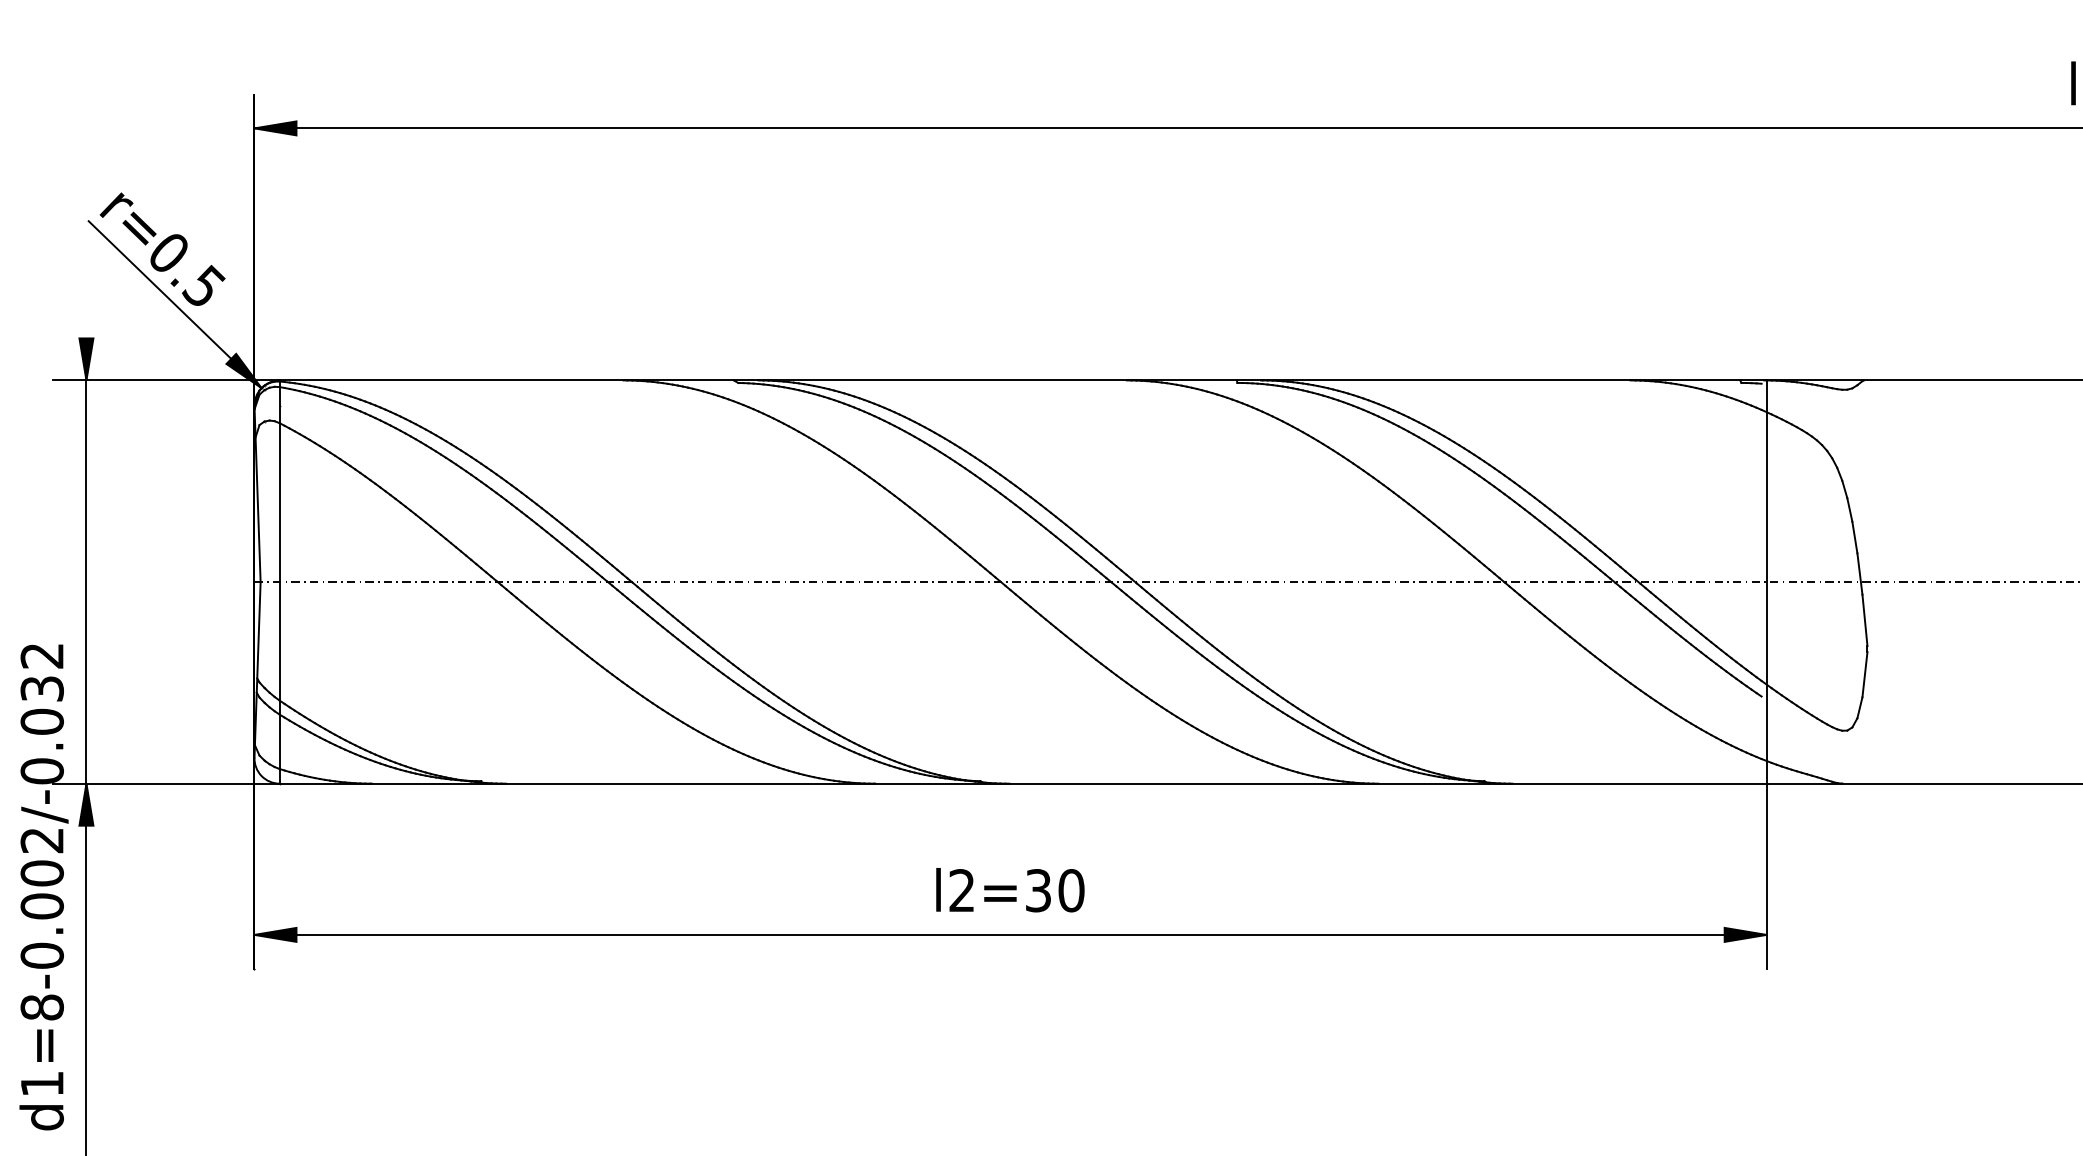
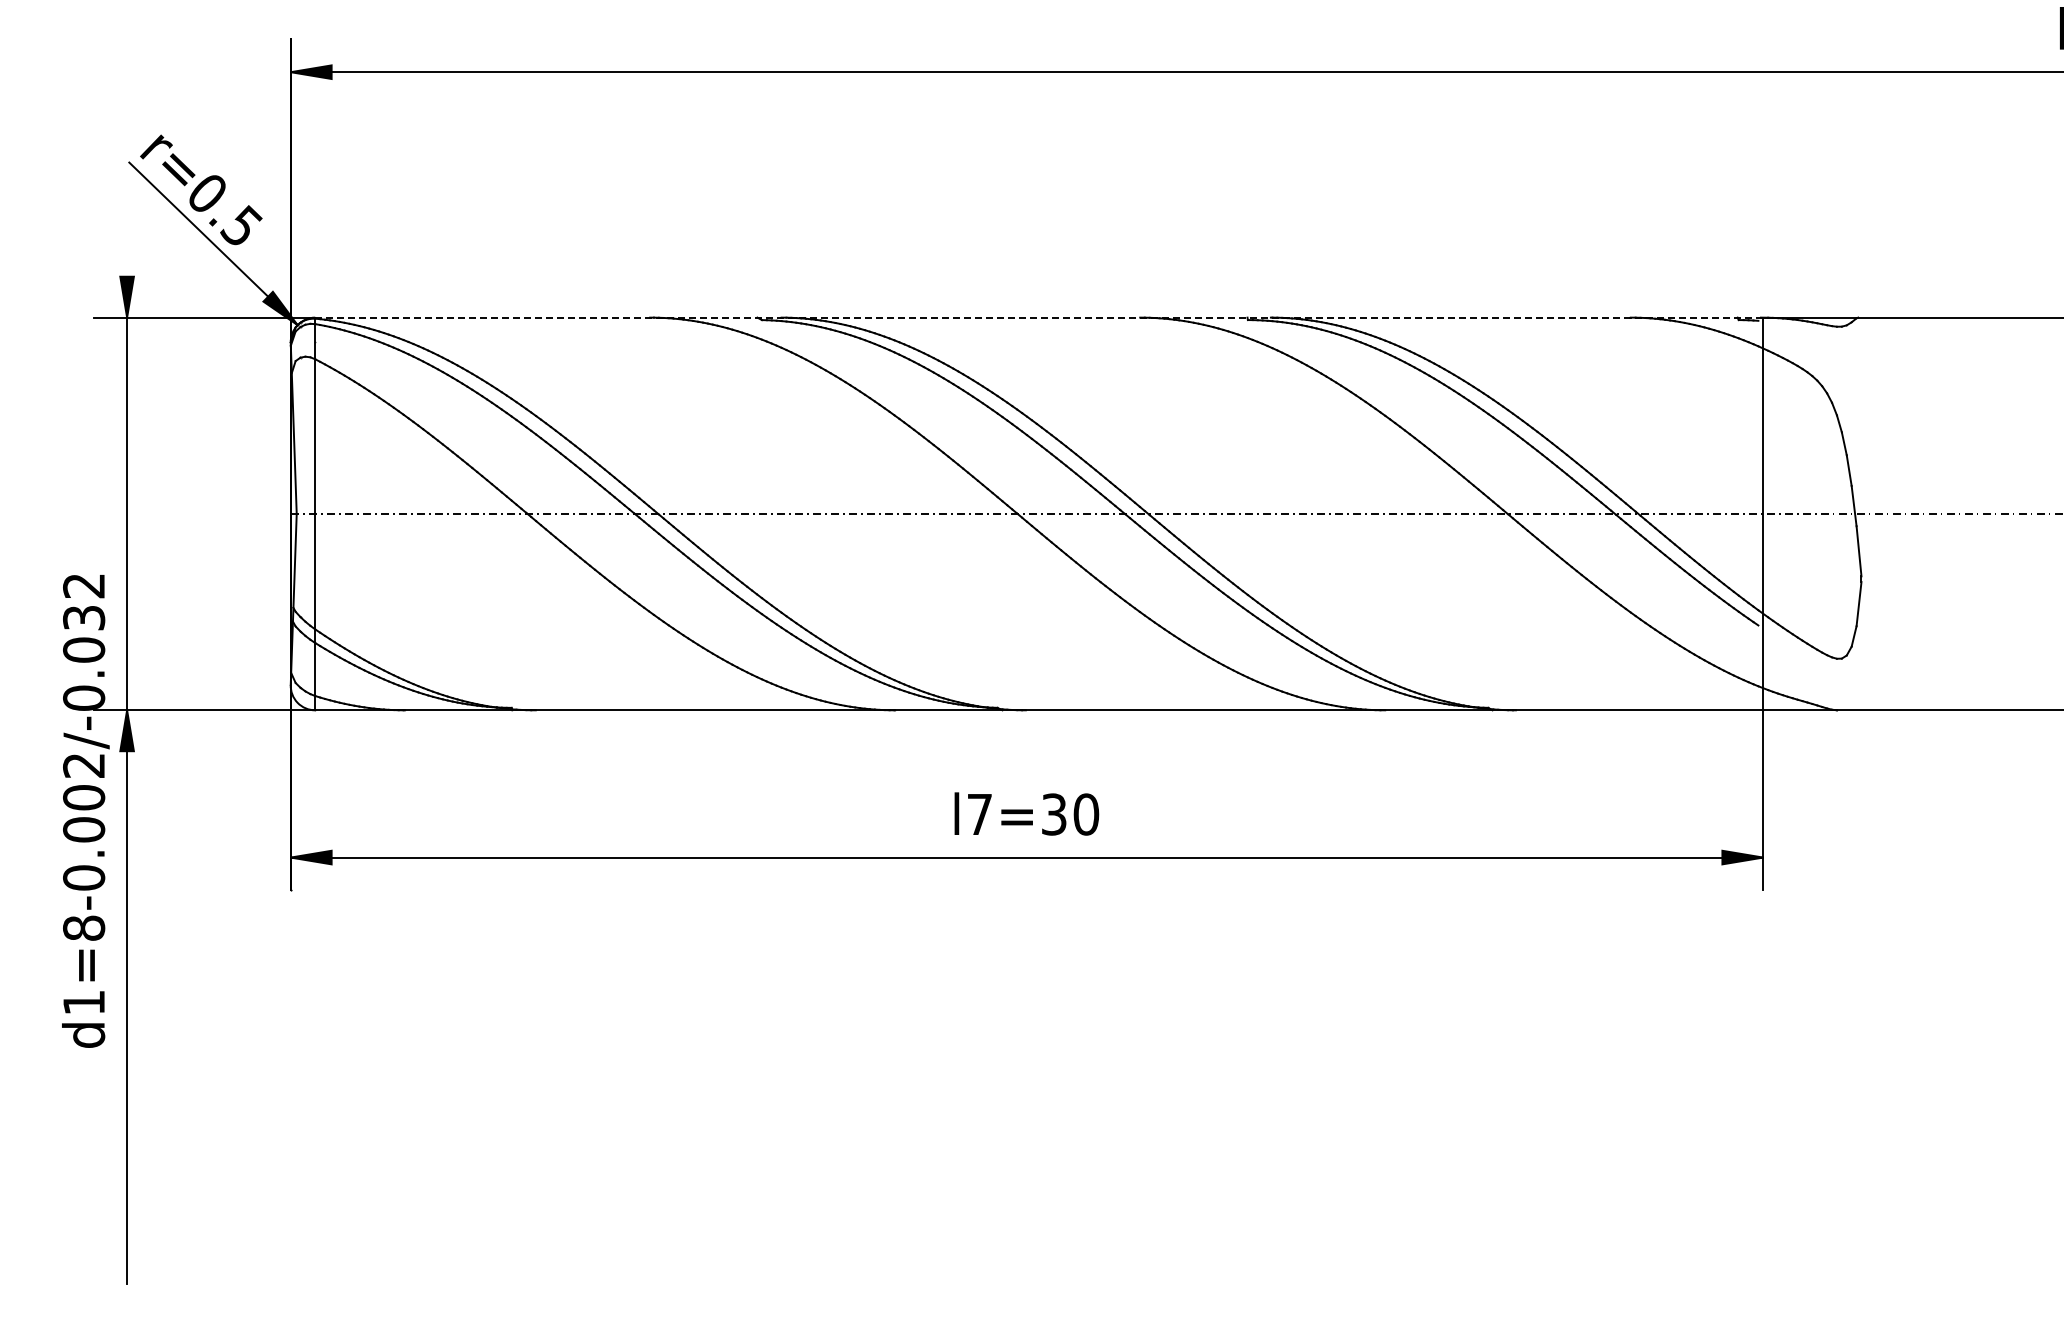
line: (1023, 380) -> (1039, 317), solid -> dashed
text: (961, 889) -> (979, 813), l2=30 -> l7=30

